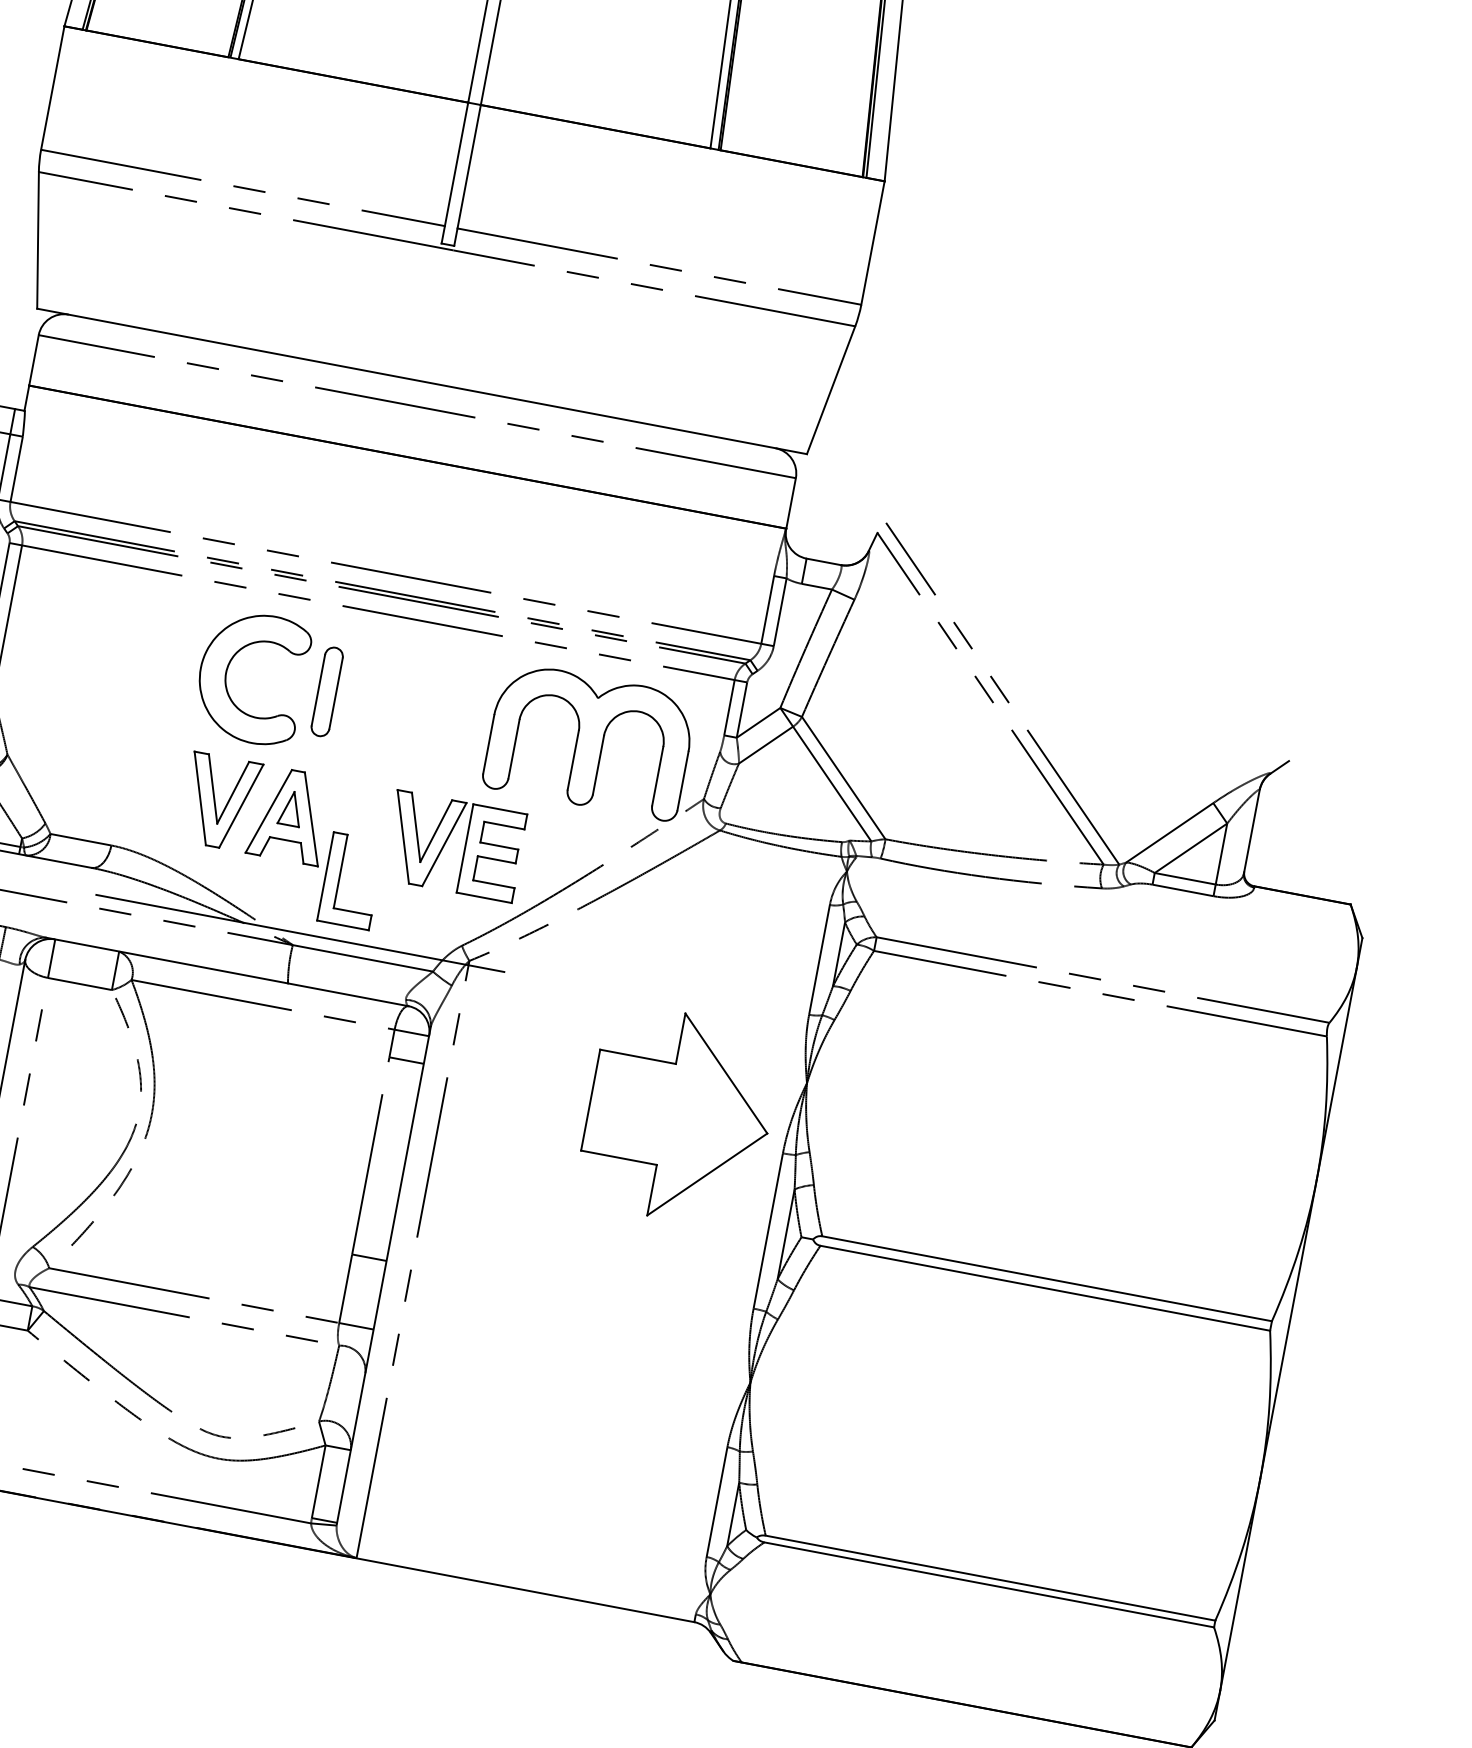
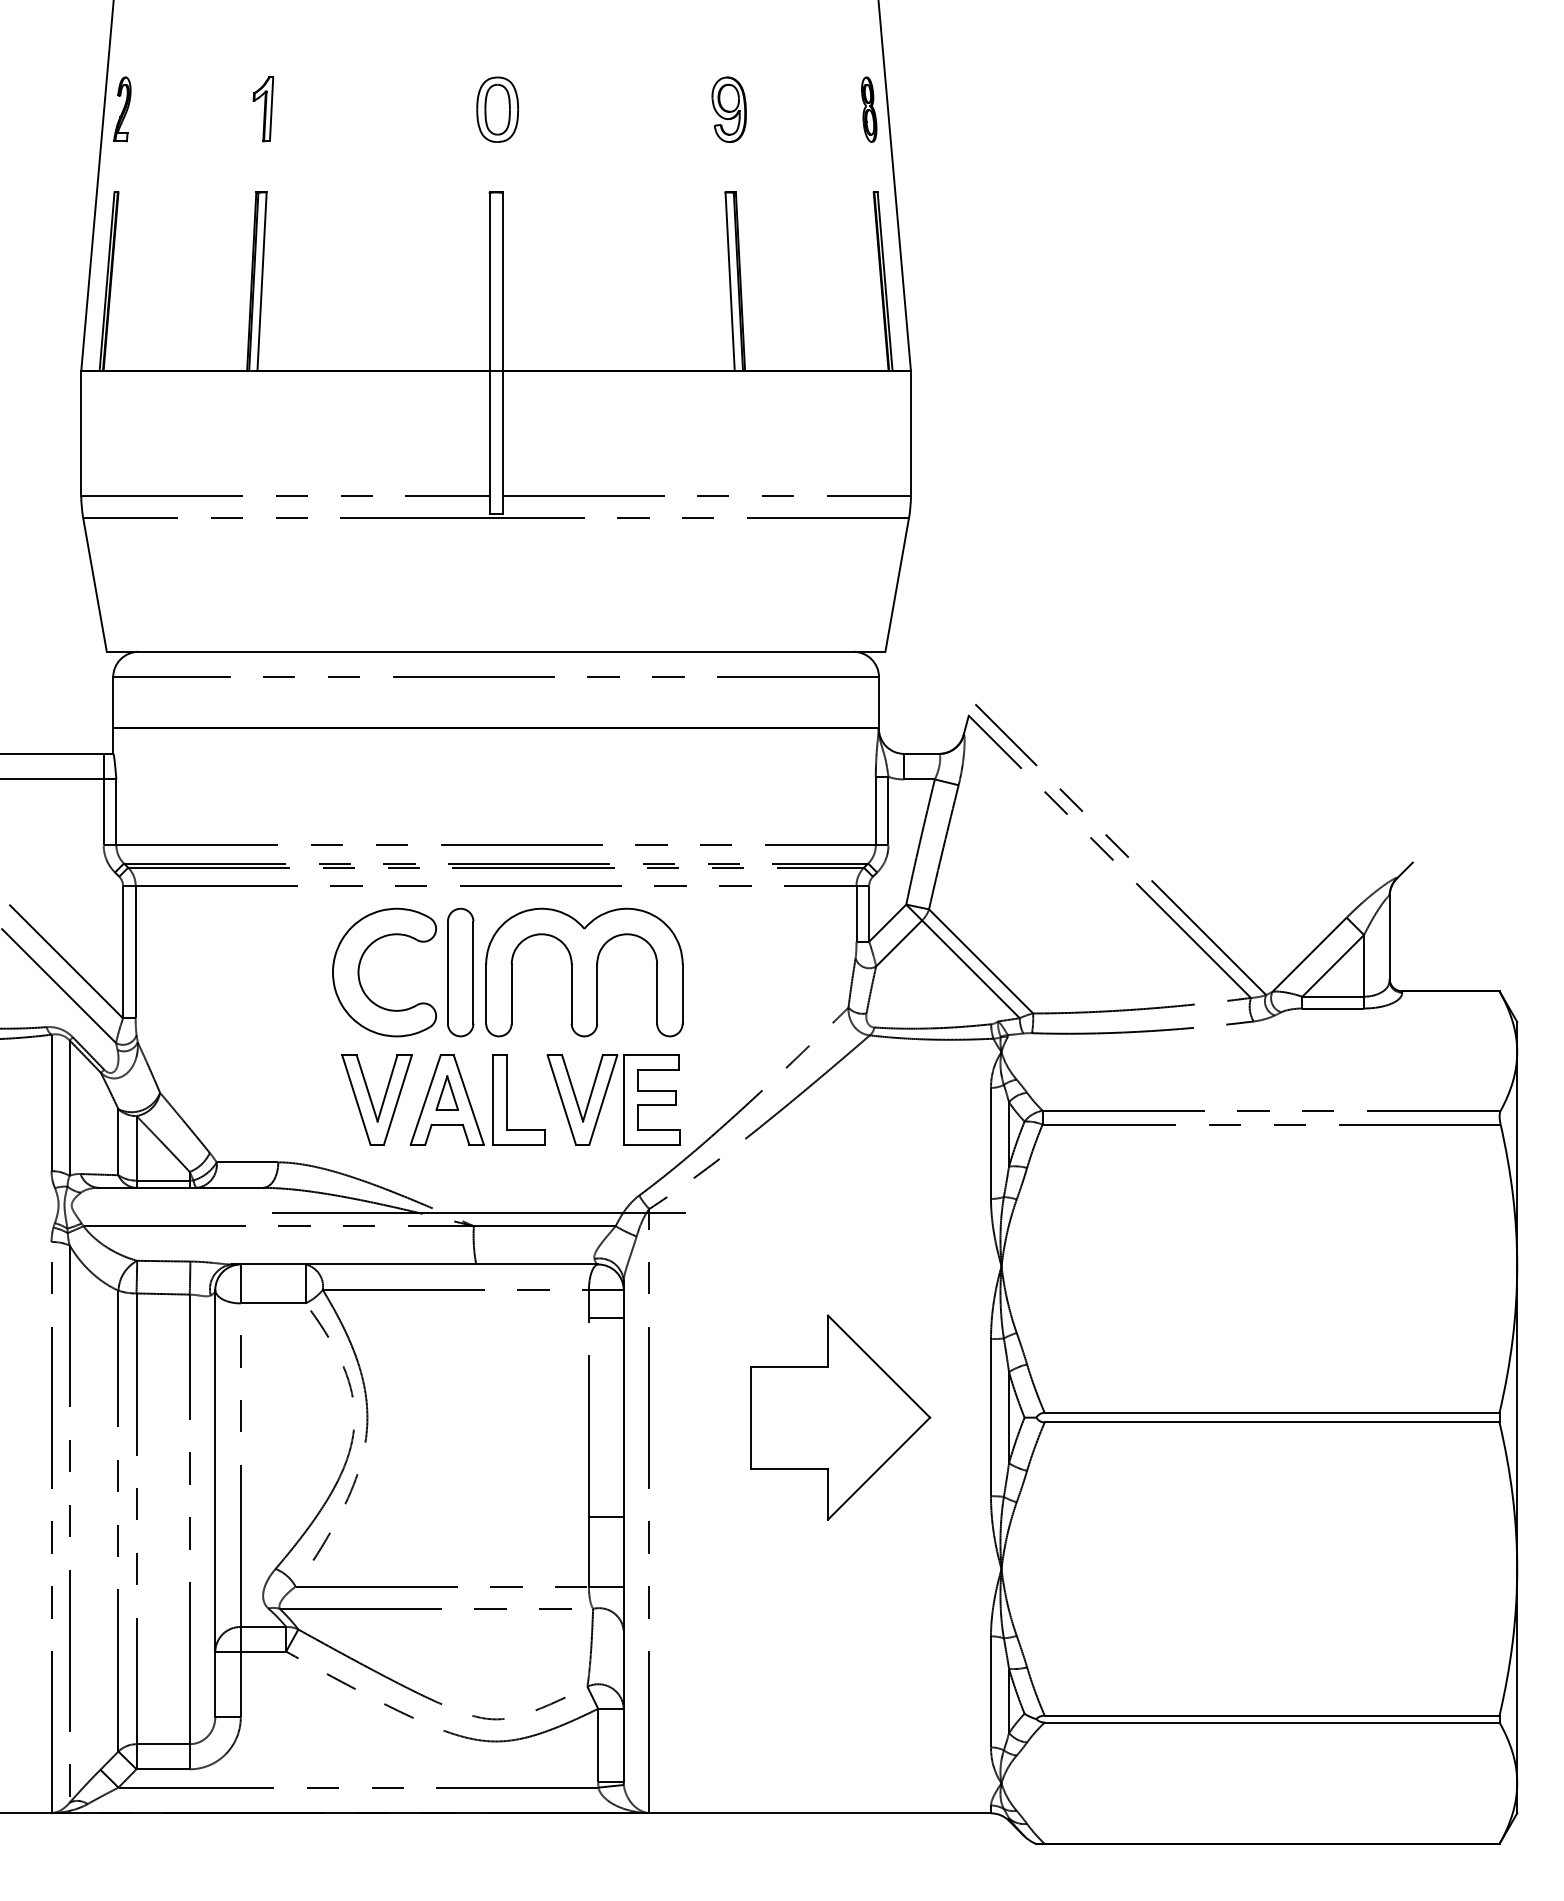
part: (326, 691) -> (460, 972), size x1.43
part: (589, 741) -> (584, 972), moved
part: (339, 878) -> (507, 1099), moved
part: (678, 1116) -> (840, 1417), moved

